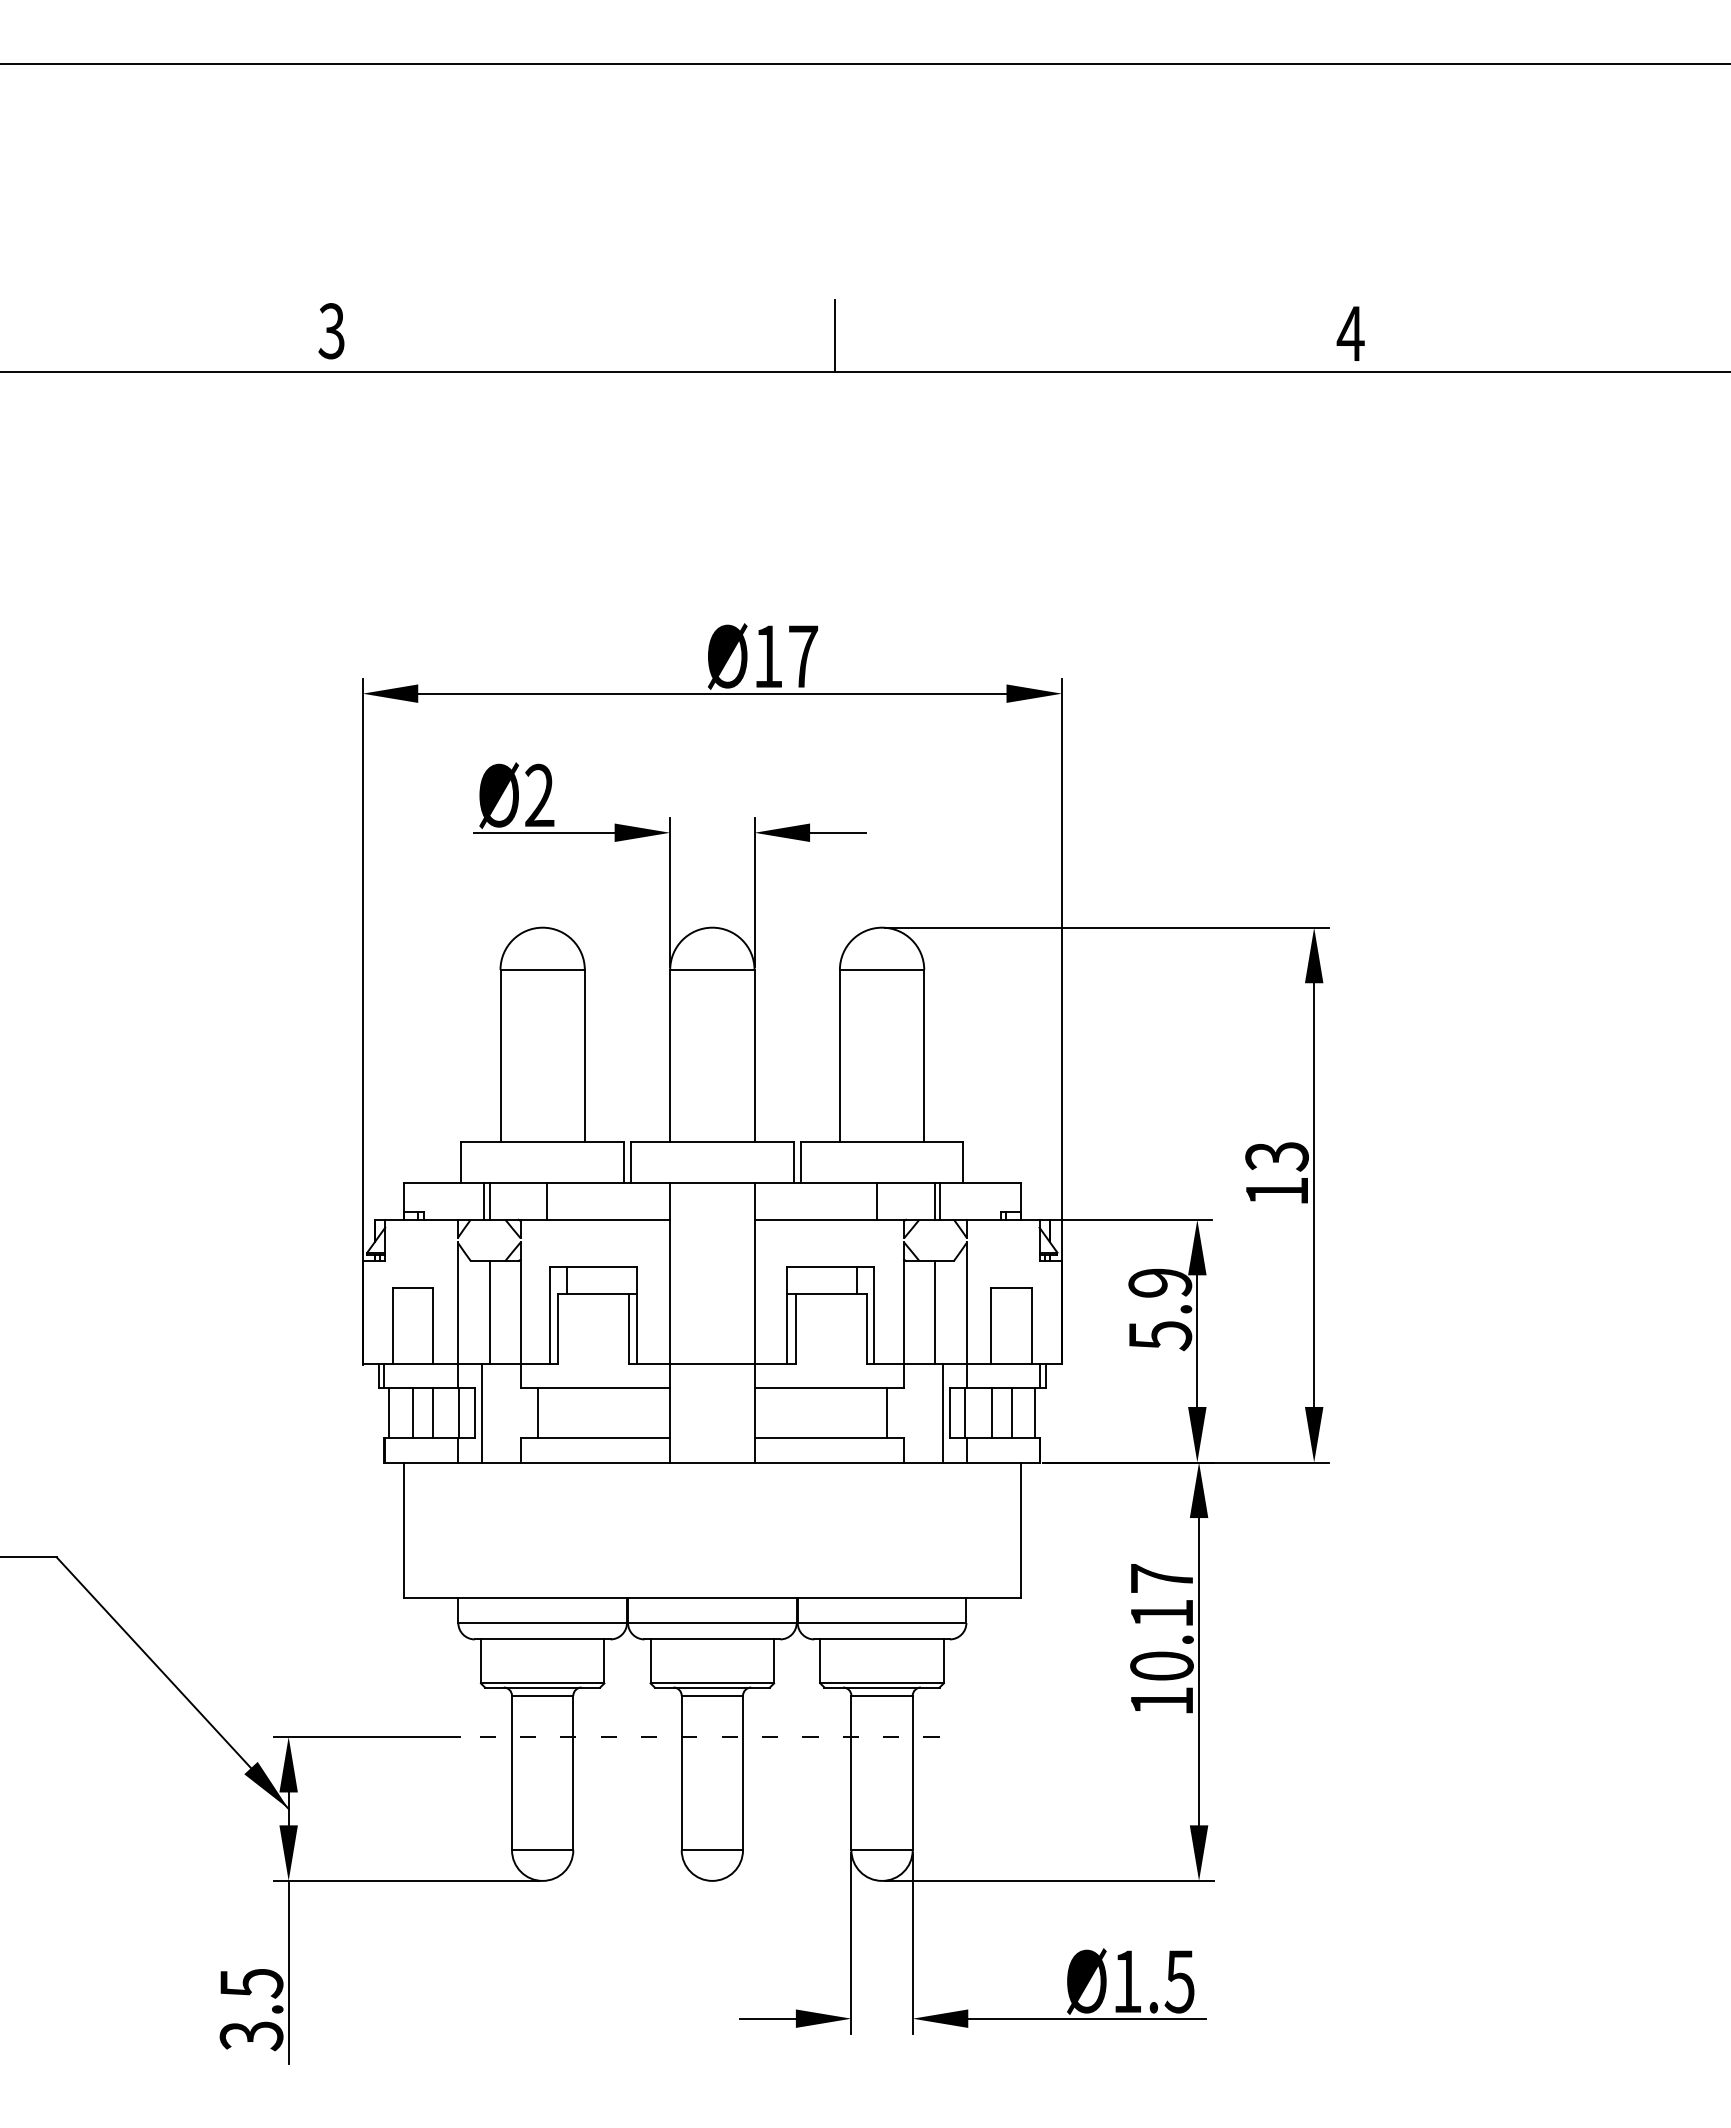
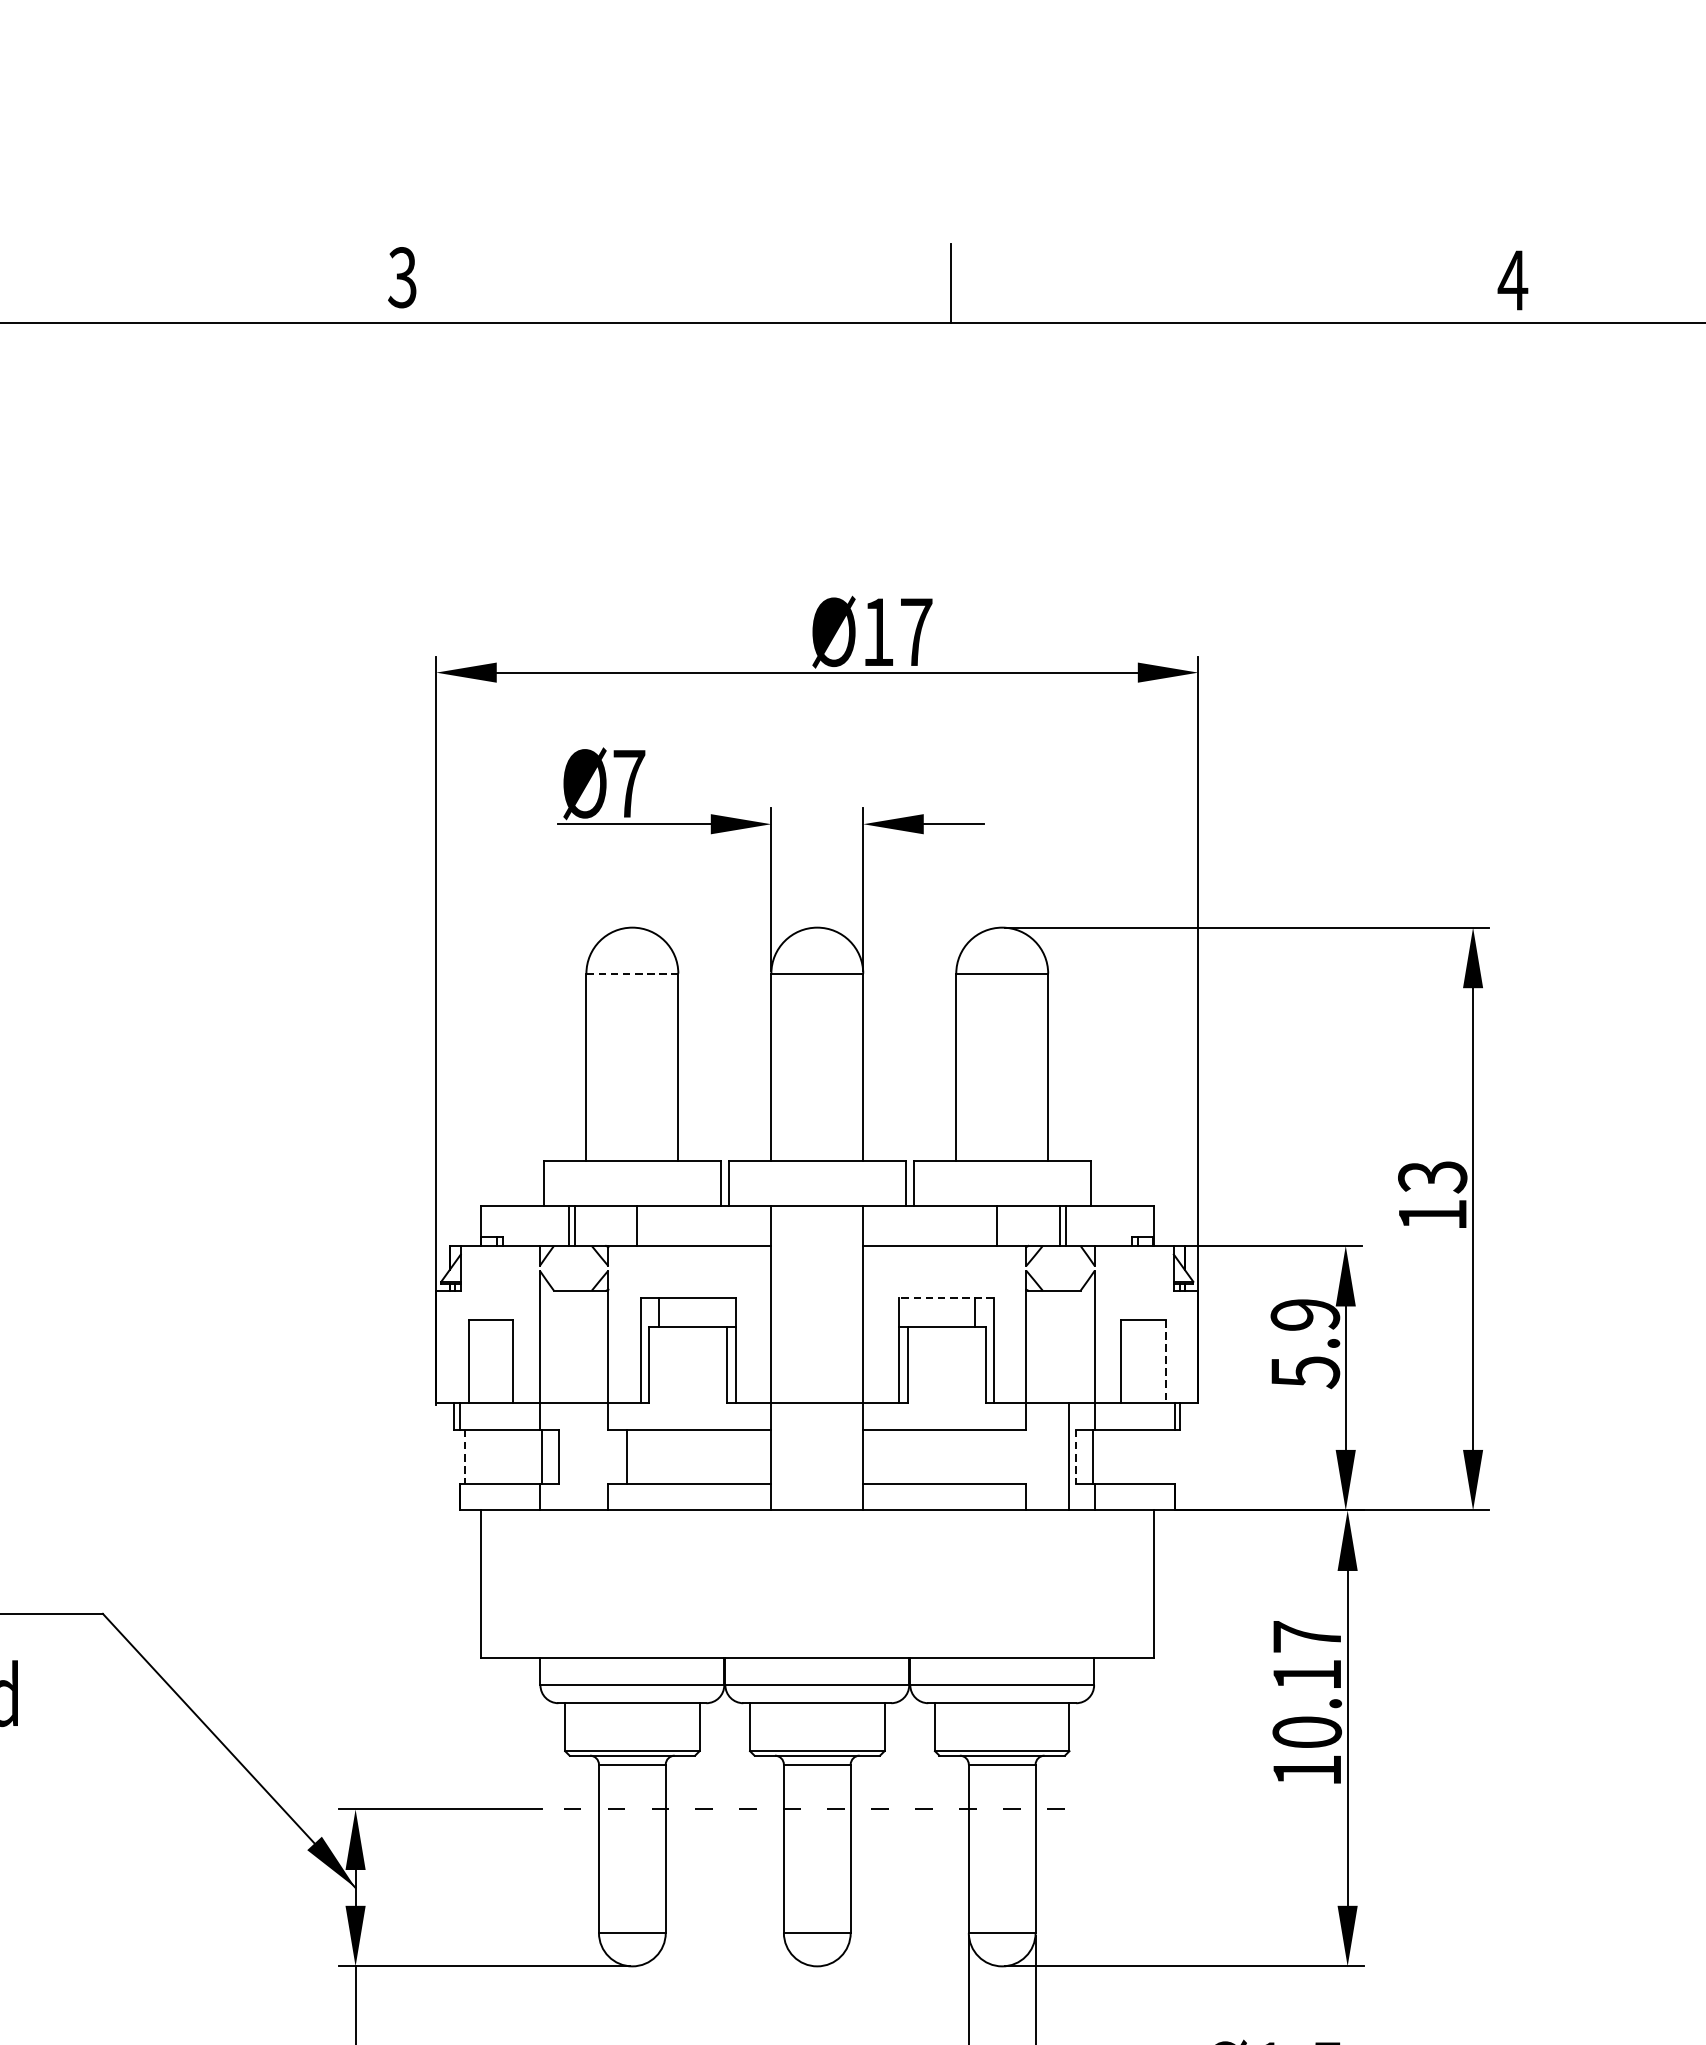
text: (539, 794) -> (628, 782), Ø2 -> Ø7
line: (543, 969) -> (633, 973), solid -> dashed
line: (830, 1267) -> (946, 1297), solid -> dashed
line: (489, 1311) -> (574, 1345), removed
line: (935, 1311) -> (1060, 1345), removed
line: (1032, 1326) -> (1166, 1362), solid -> dashed
line: (412, 1412) -> (490, 1455), removed
line: (432, 1412) -> (512, 1455), removed
line: (481, 1412) -> (565, 1455), removed
line: (886, 1412) -> (1007, 1455), removed
line: (992, 1412) -> (1122, 1455), removed
line: (1011, 1412) -> (1143, 1455), removed
line: (1035, 1412) -> (1169, 1455), removed
line: (389, 1413) -> (465, 1457), solid -> dashed
line: (949, 1413) -> (1075, 1457), solid -> dashed

